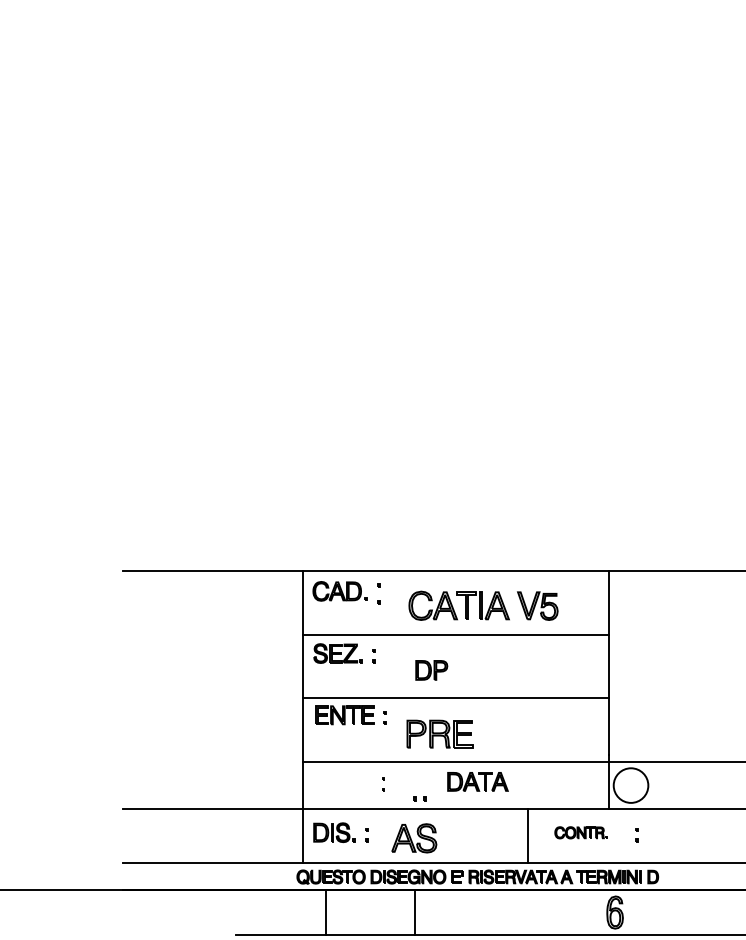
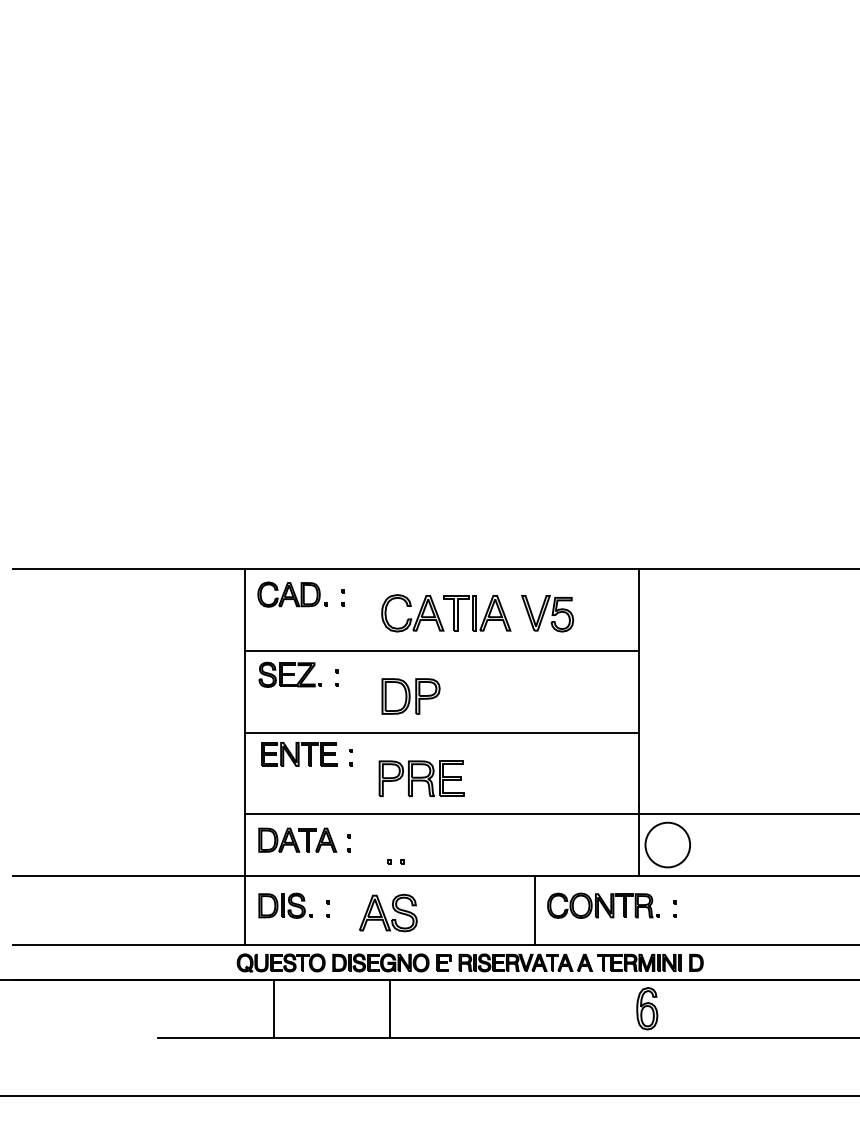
part: (378, 593) -> (342, 597), size x0.62
part: (431, 670) -> (410, 696), size x1.43
part: (477, 781) -> (297, 839), moved
part: (580, 832) -> (602, 905), size x1.67

